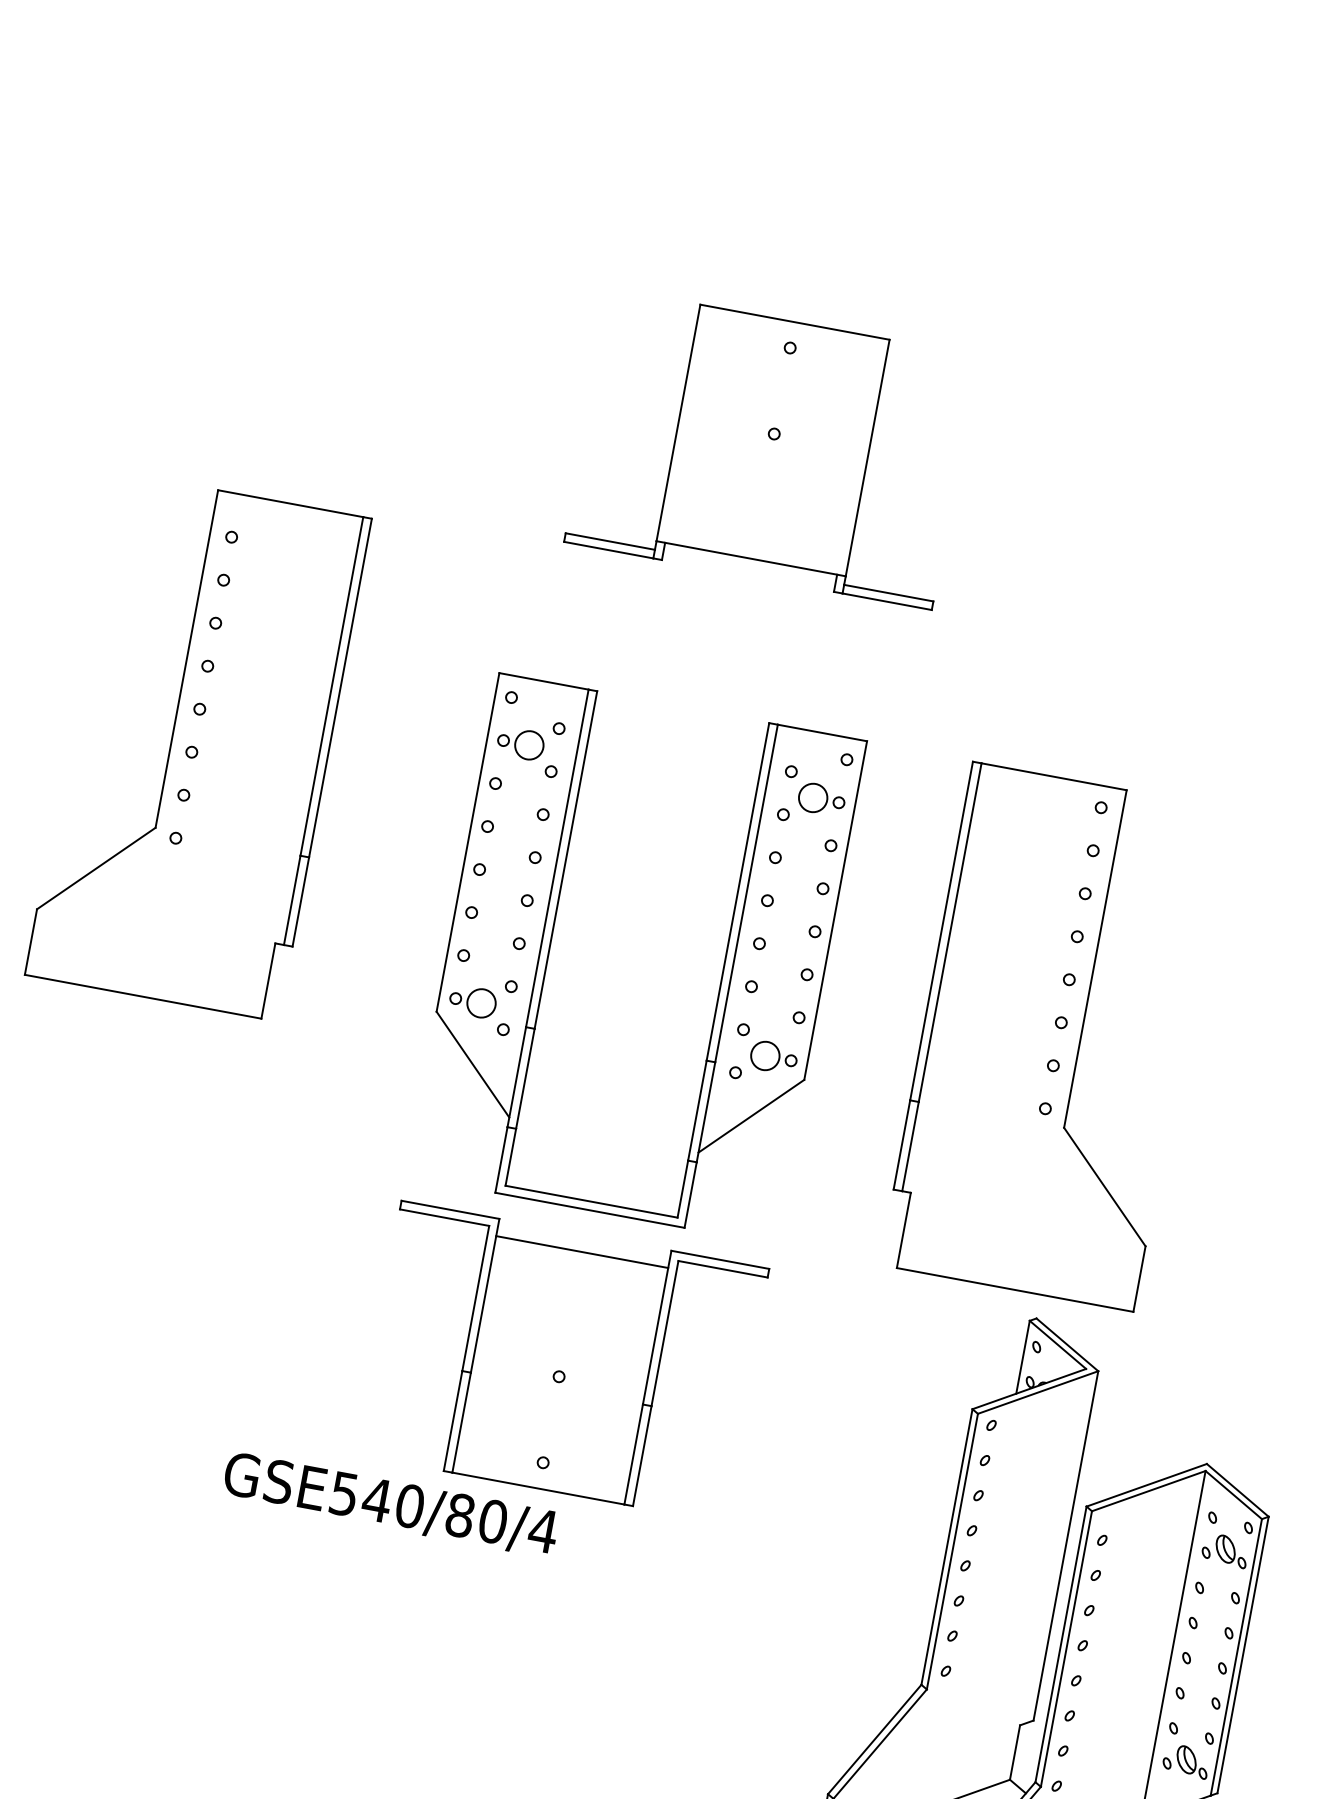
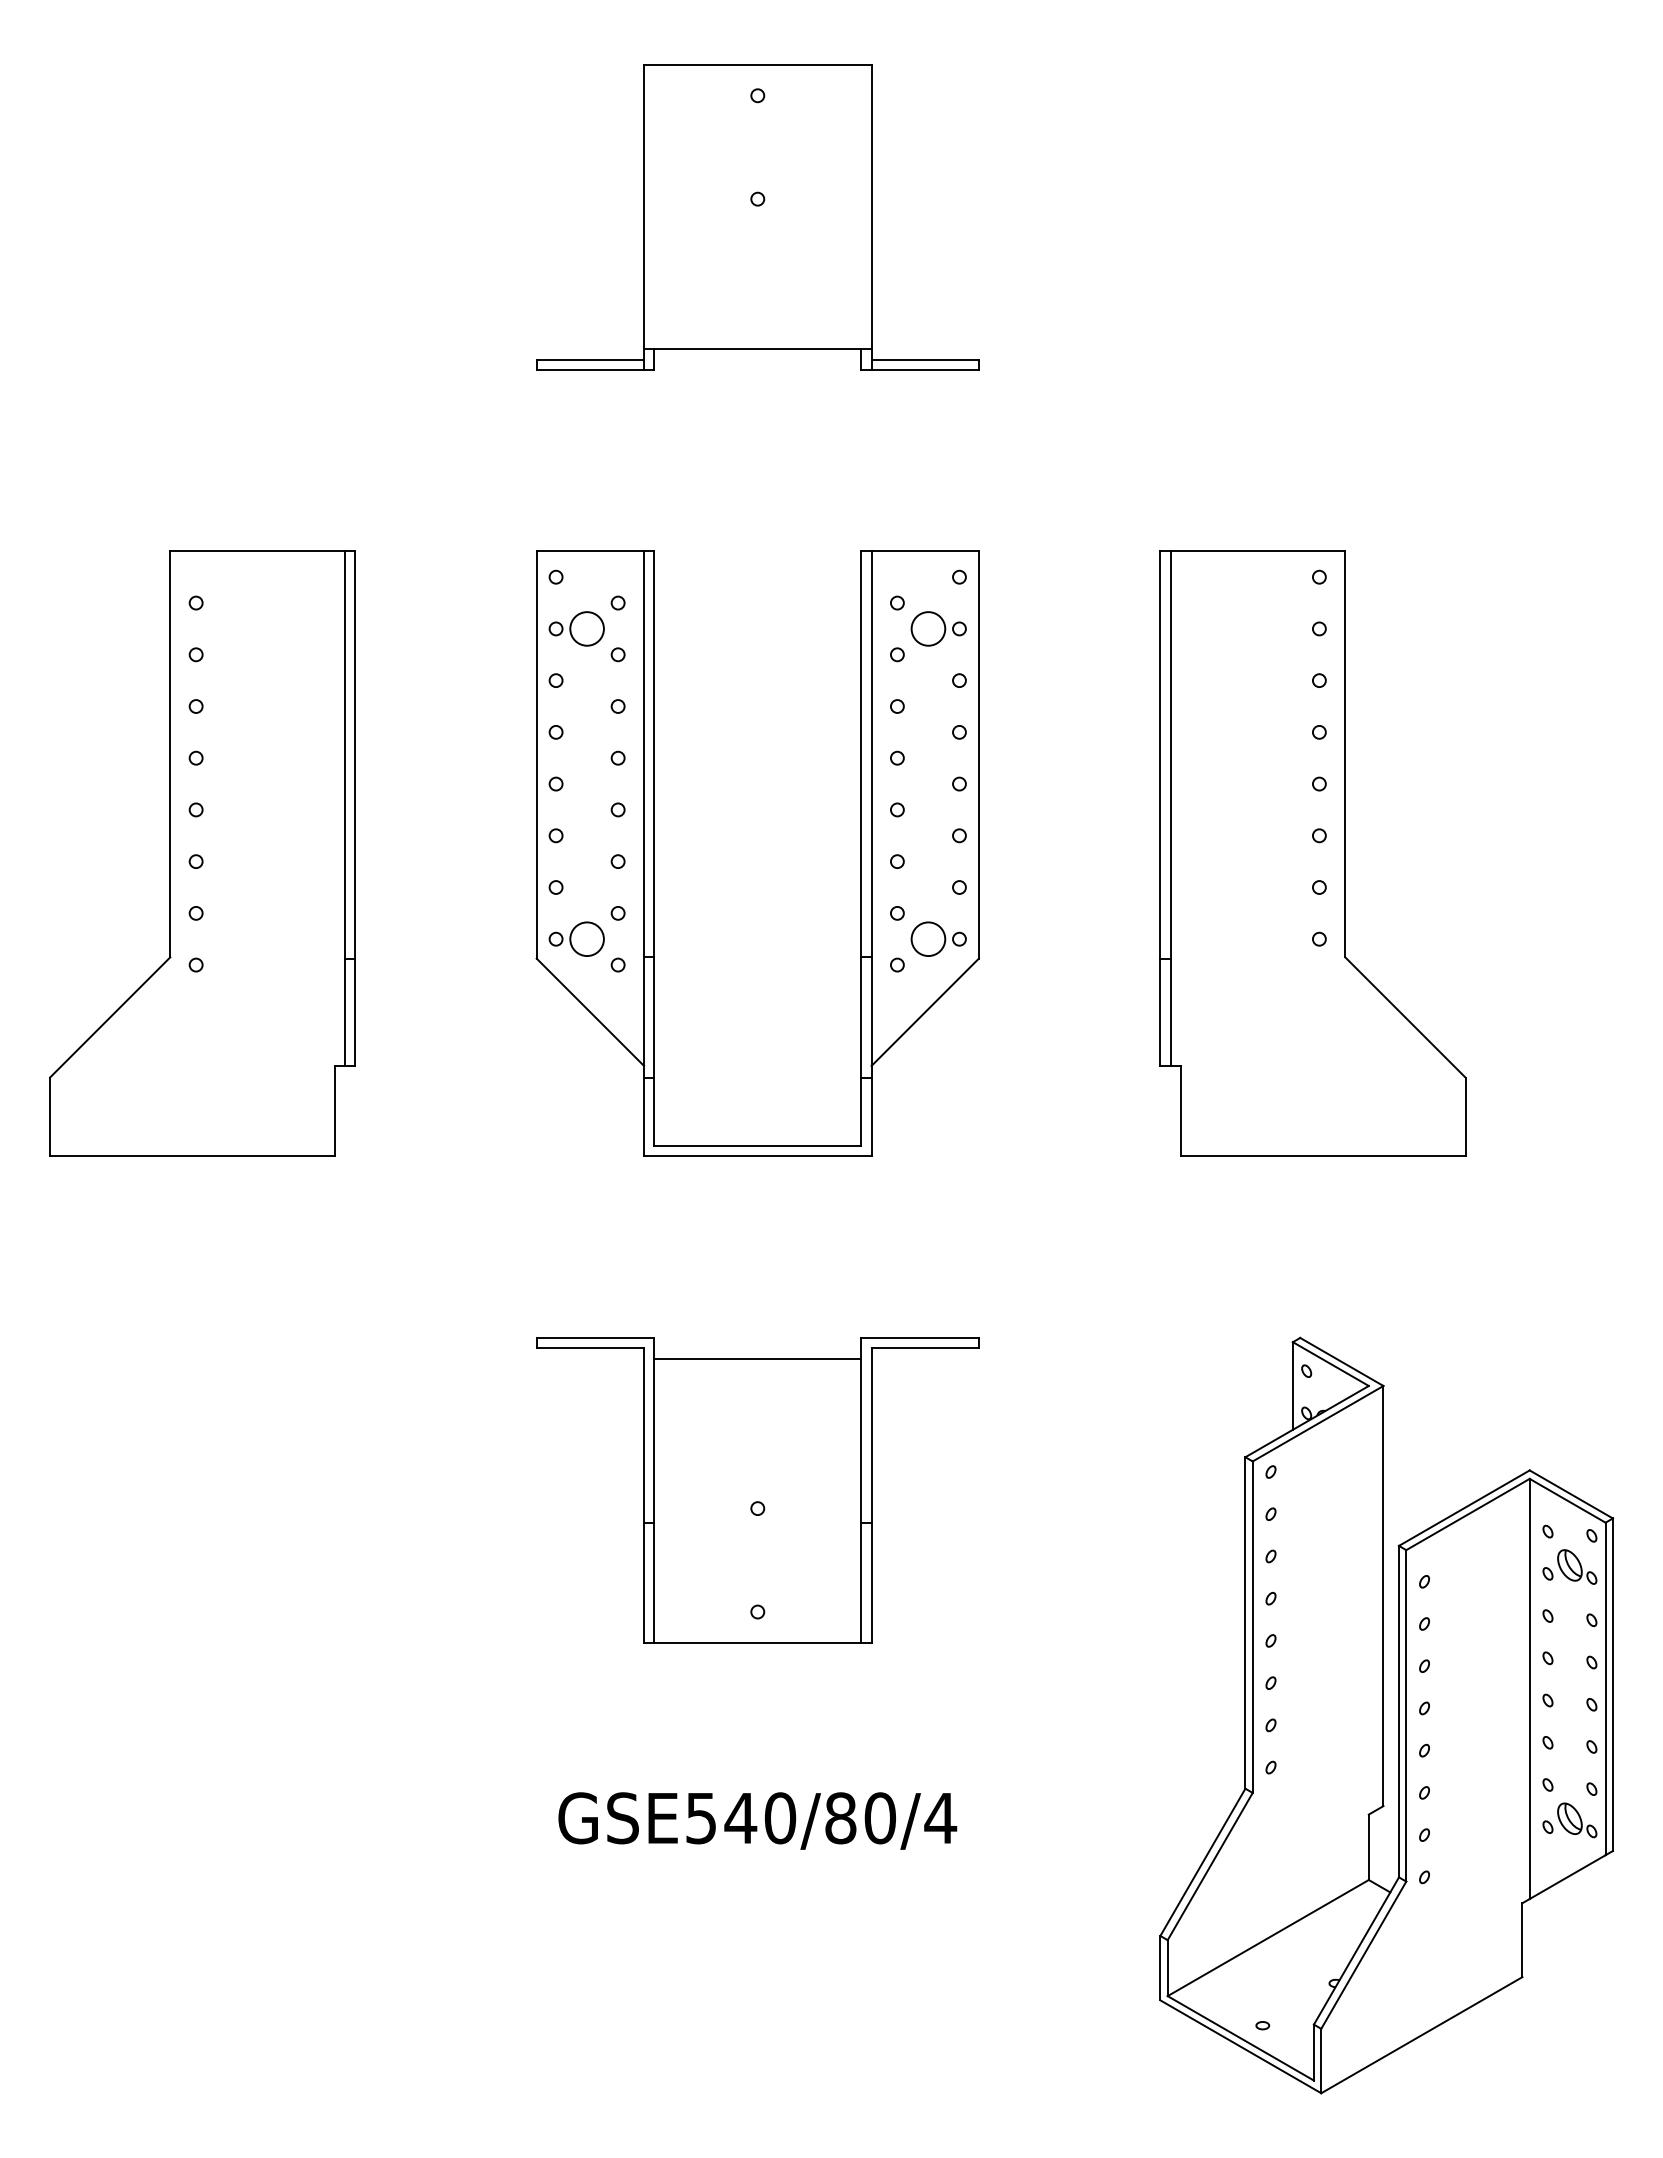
part: (771, 449) -> (757, 217), moved
part: (550, 942) -> (654, 853), moved
part: (1052, 1036) -> (1312, 853), moved
text: (390, 1504) -> (757, 1820), moved

